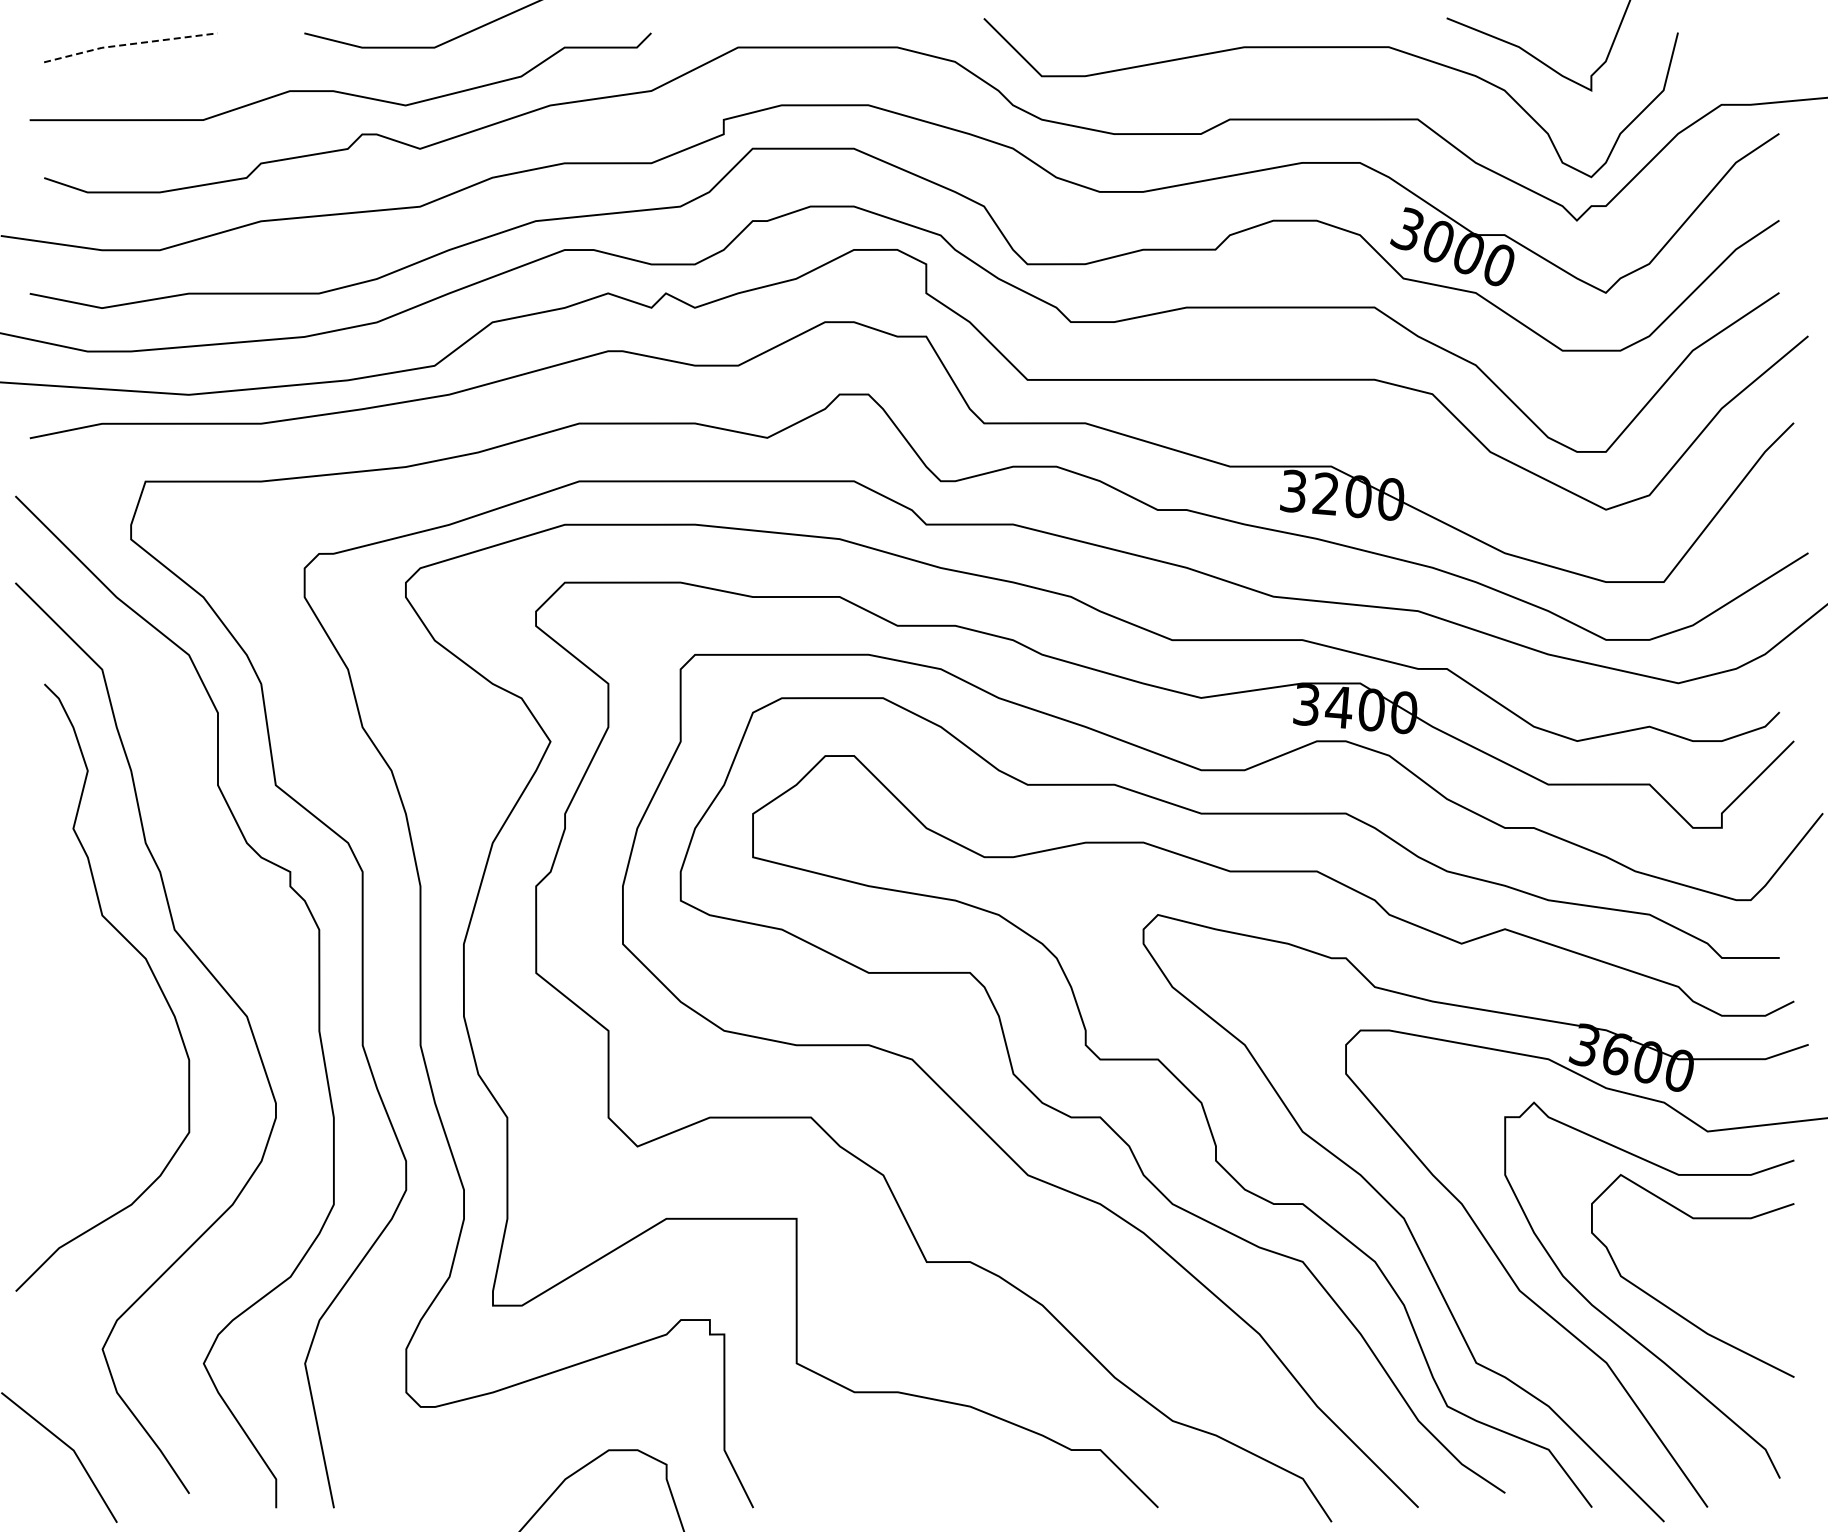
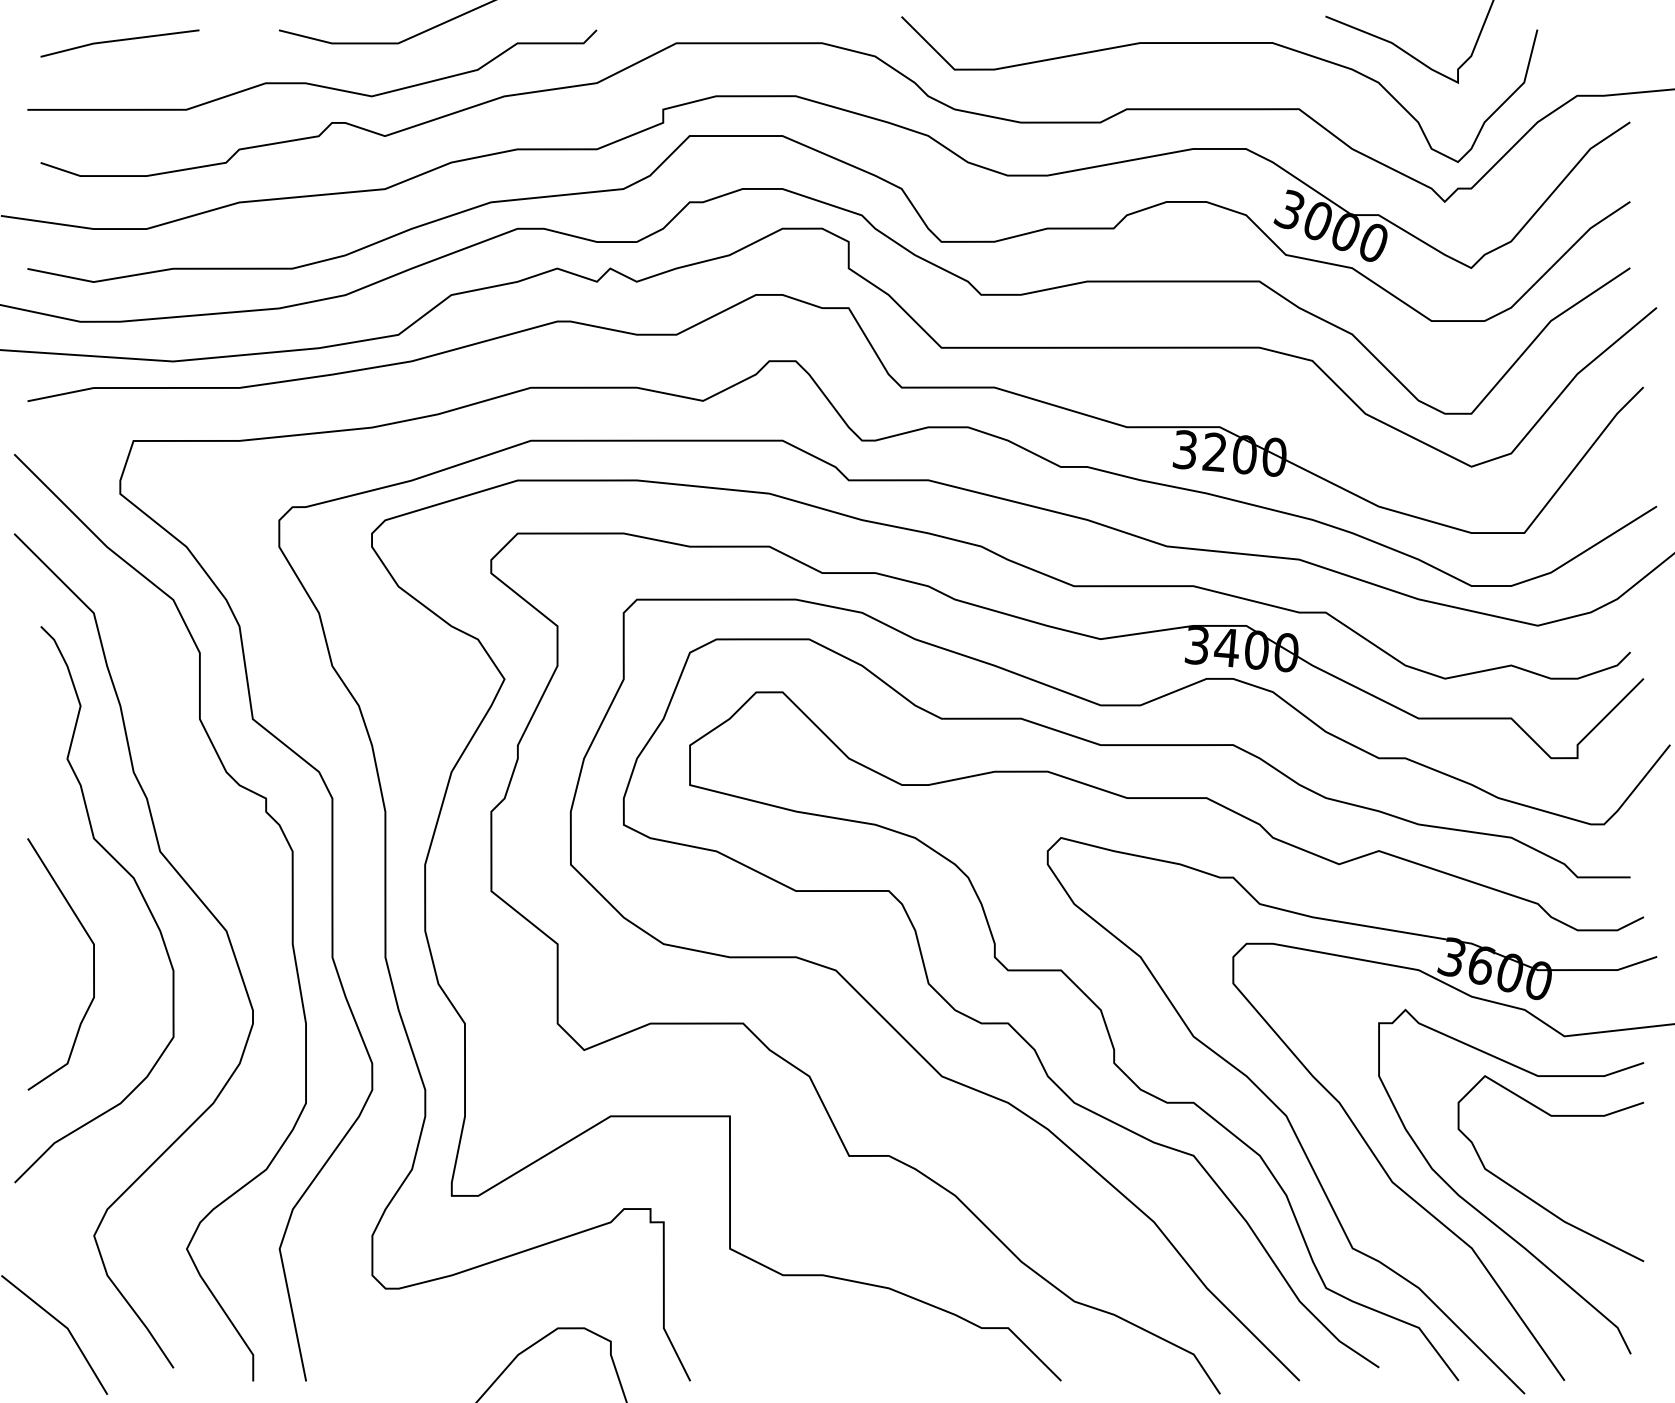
line: (129, 44) -> (118, 40), dashed -> solid
curve: (101, 1052) -> (93, 963), added

